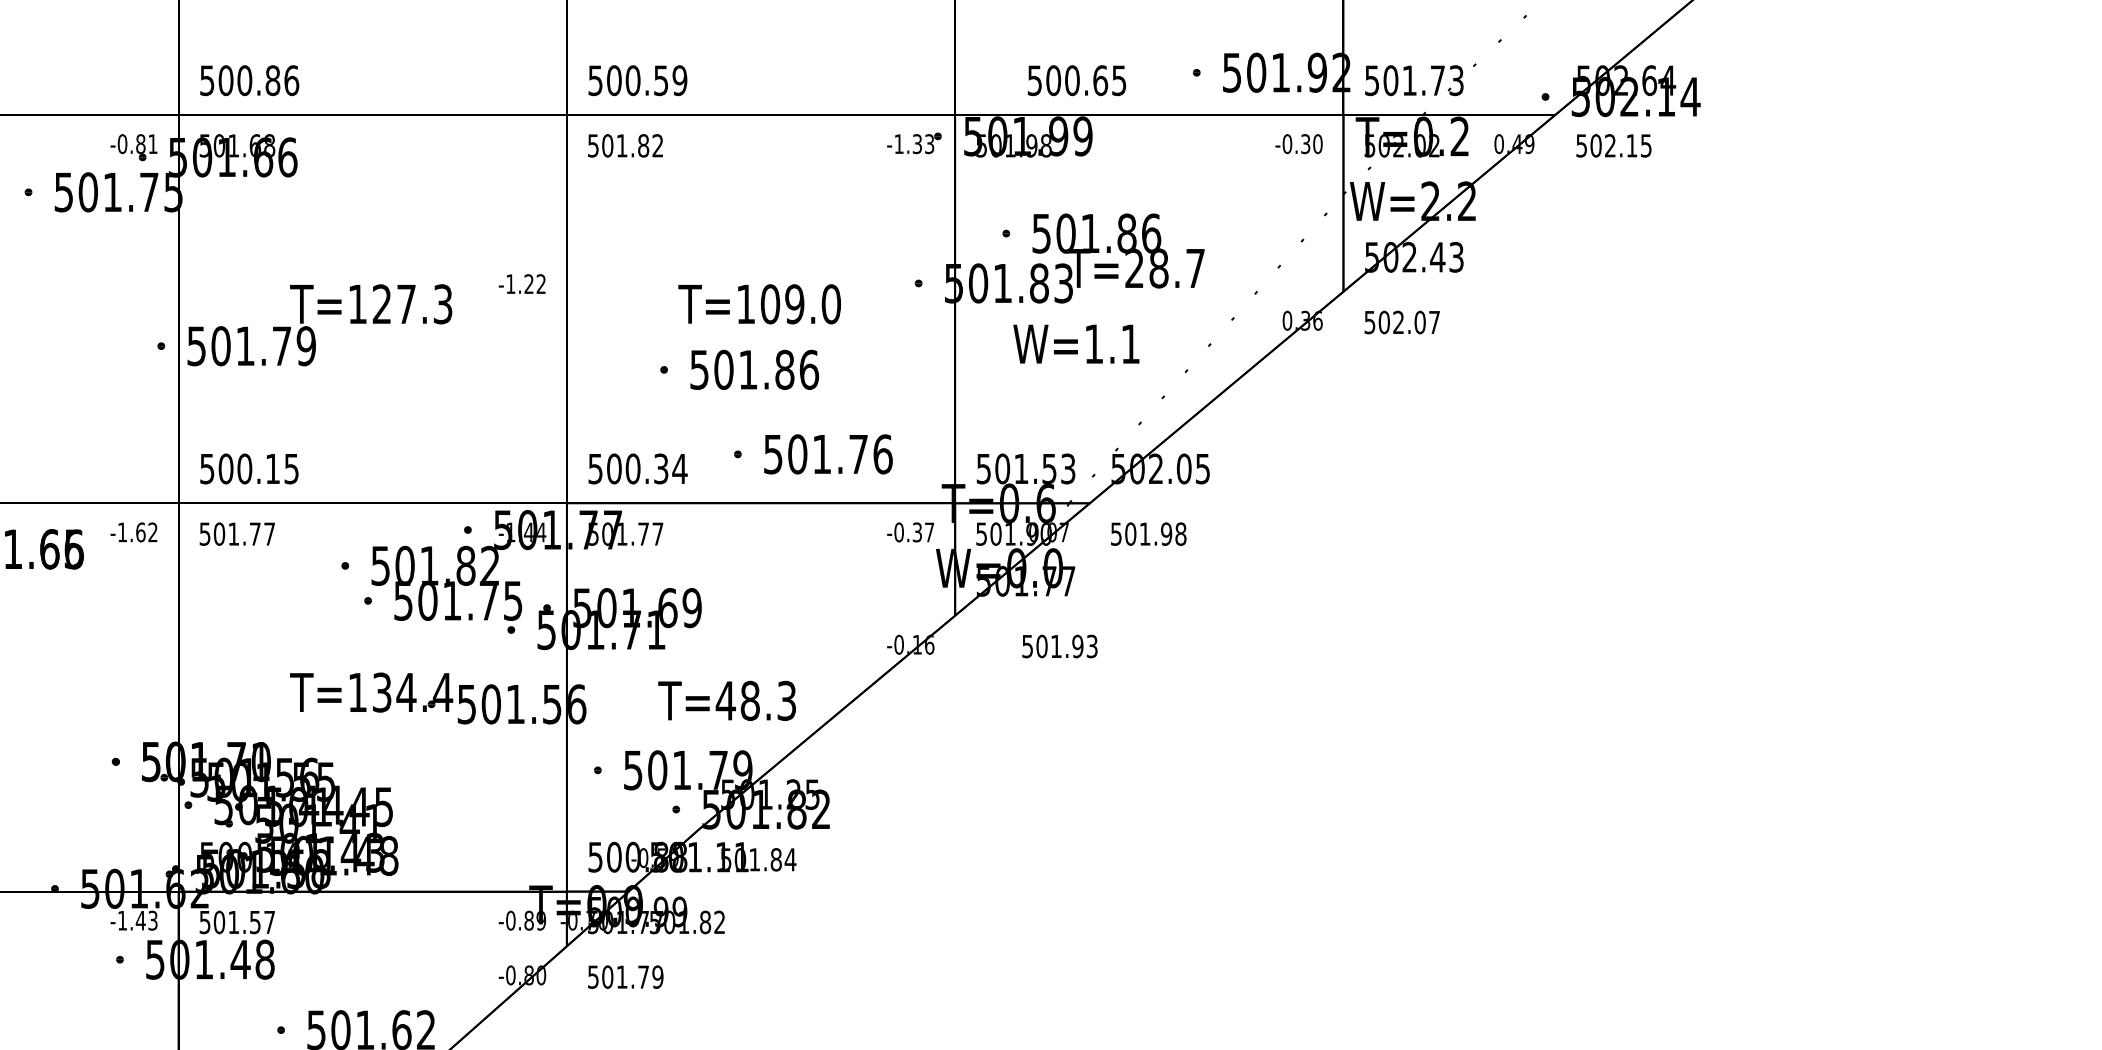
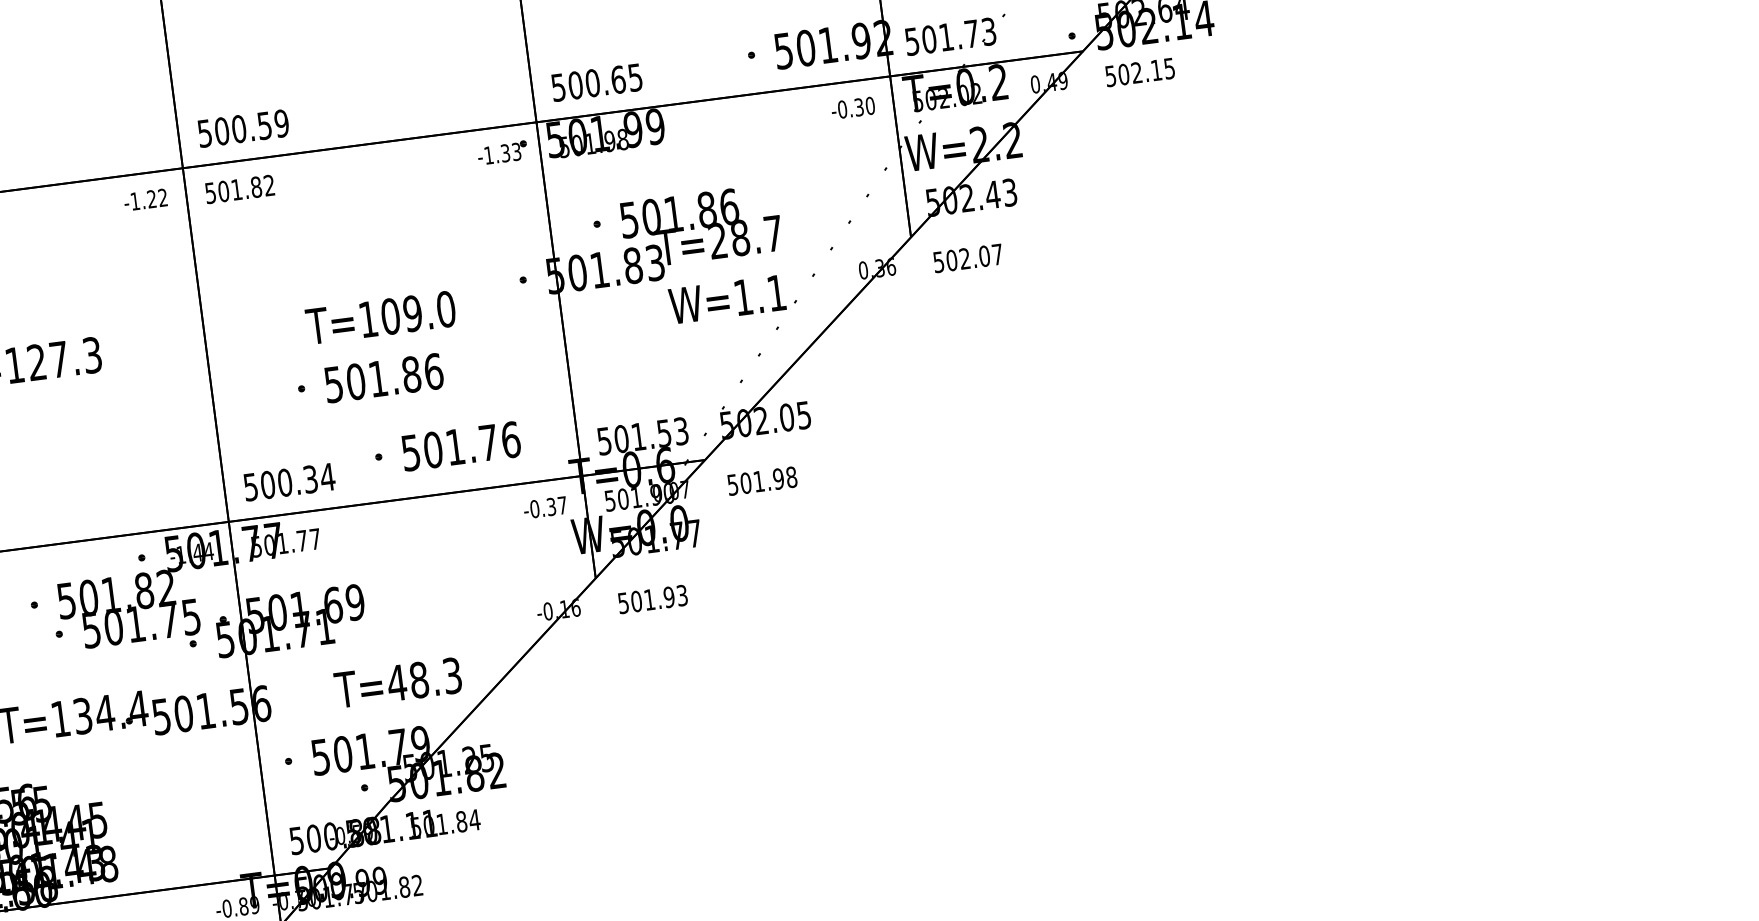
text: (1076, 80) -> (596, 82), moved
text: (521, 283) -> (144, 199), moved
text: (1076, 343) -> (727, 298), moved
text: (1059, 646) -> (652, 599), moved

